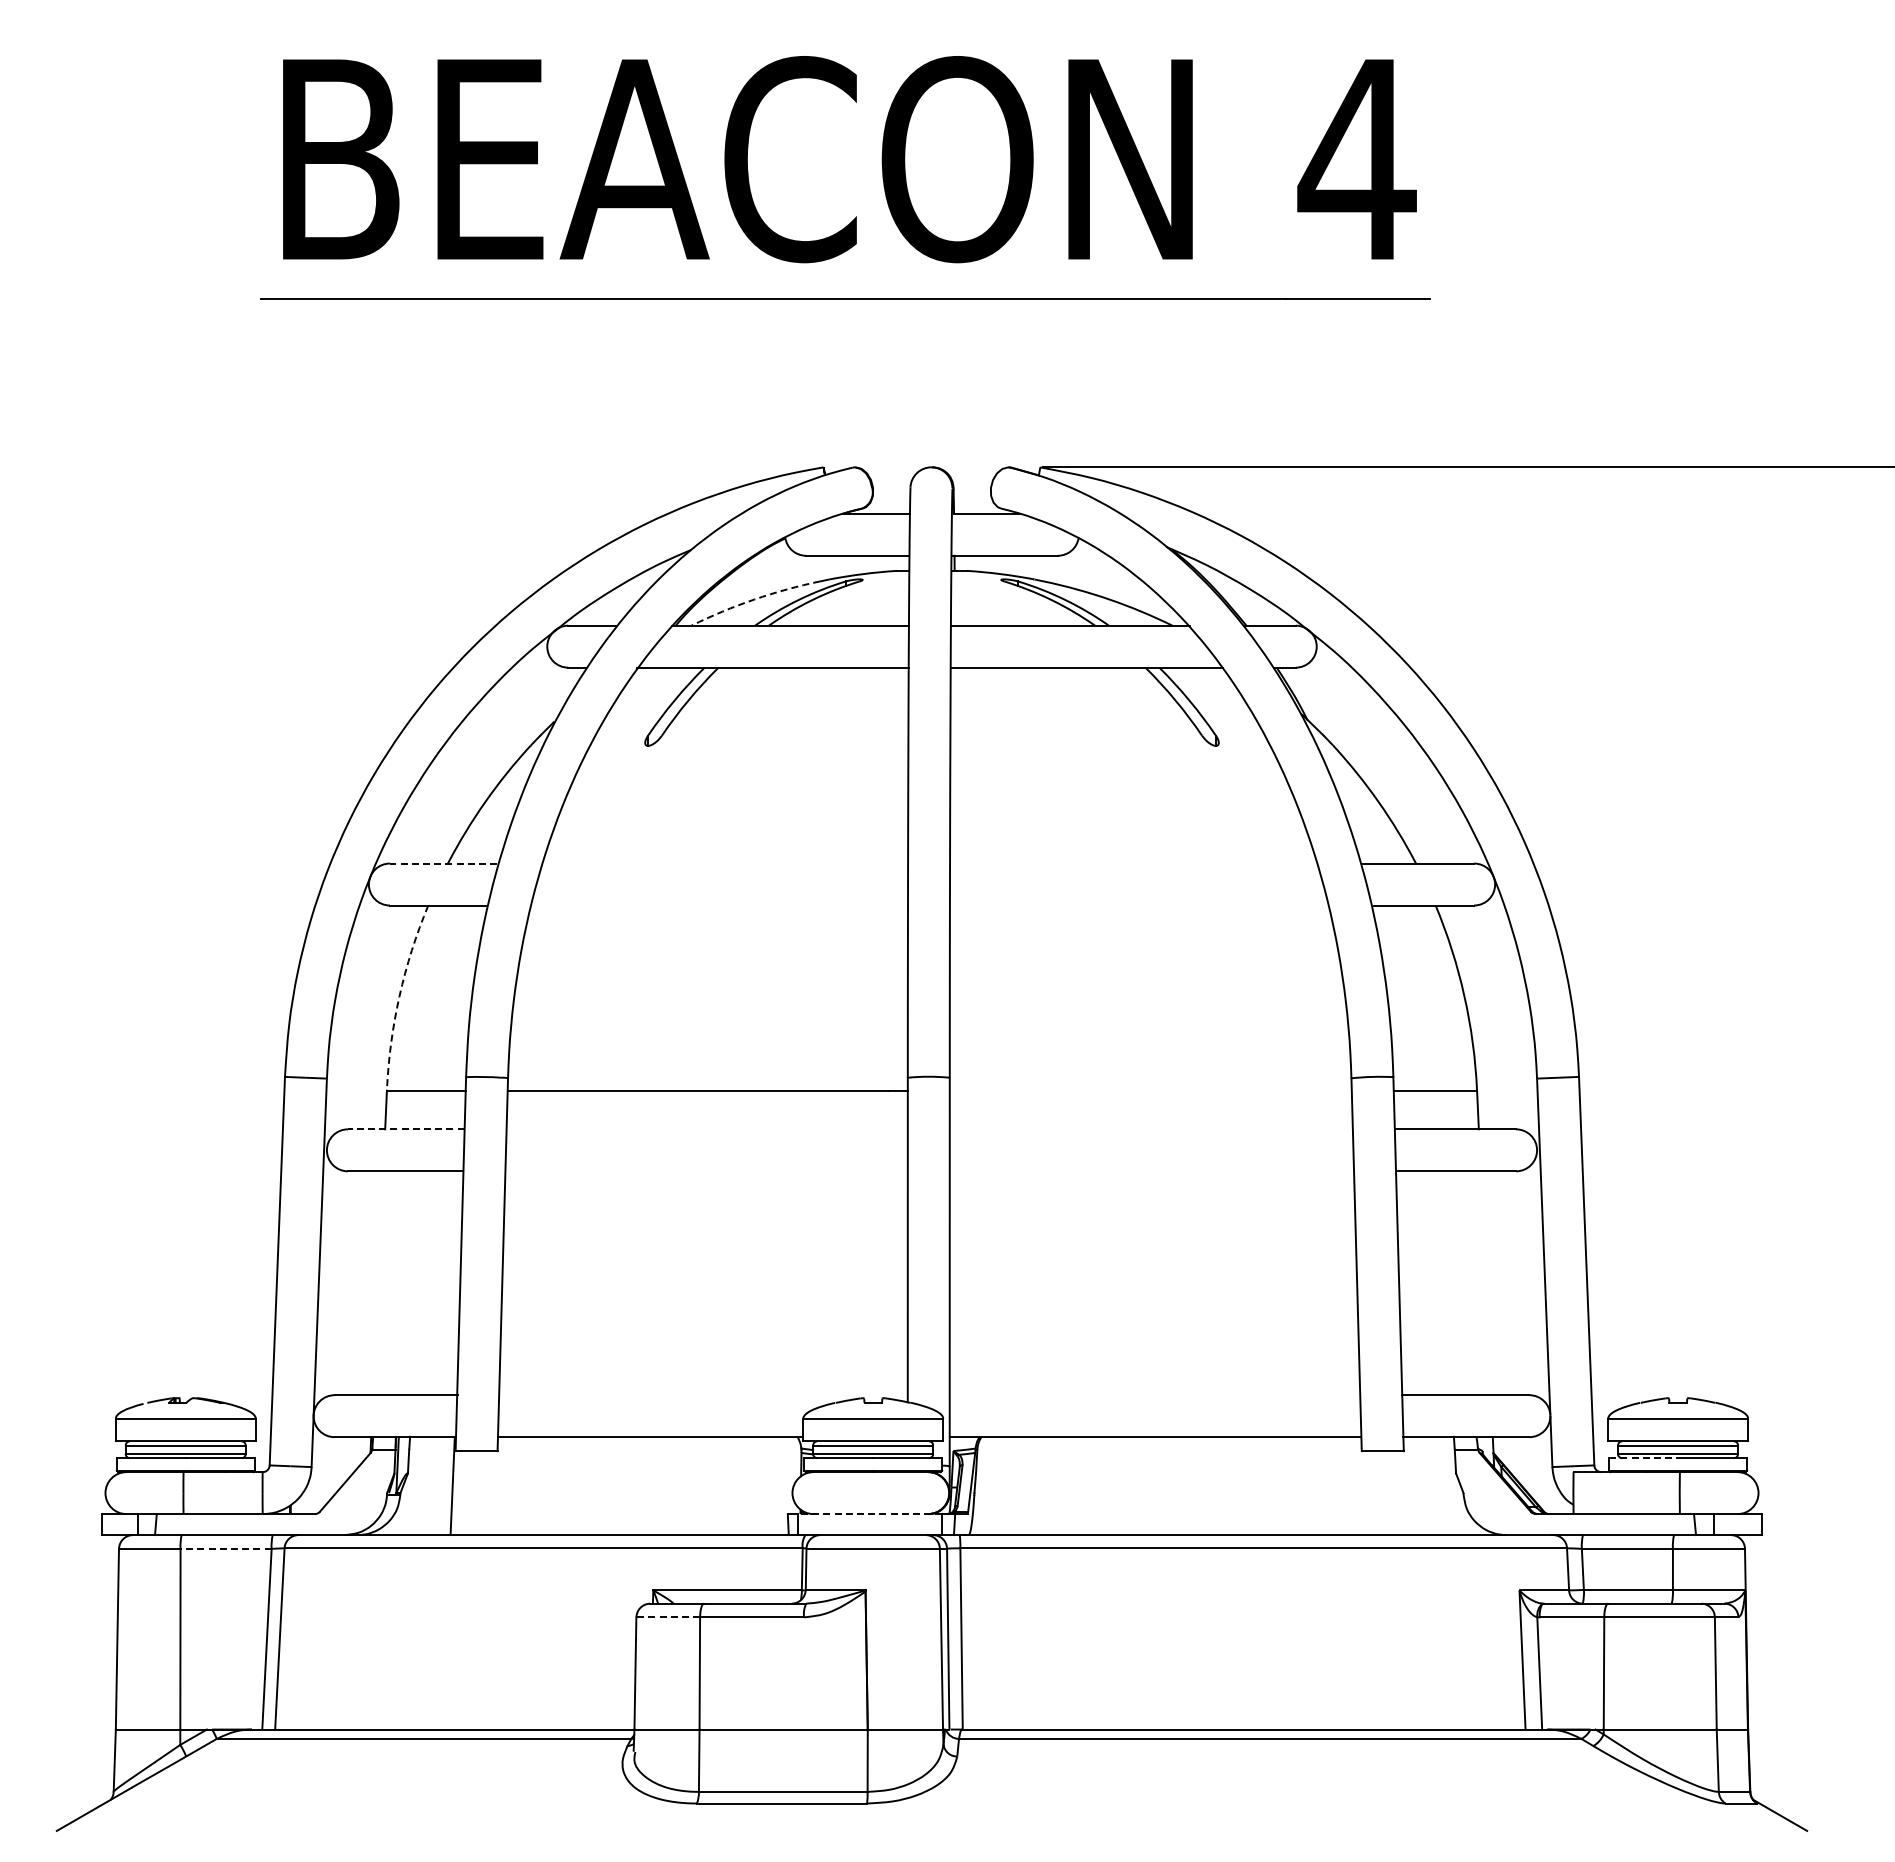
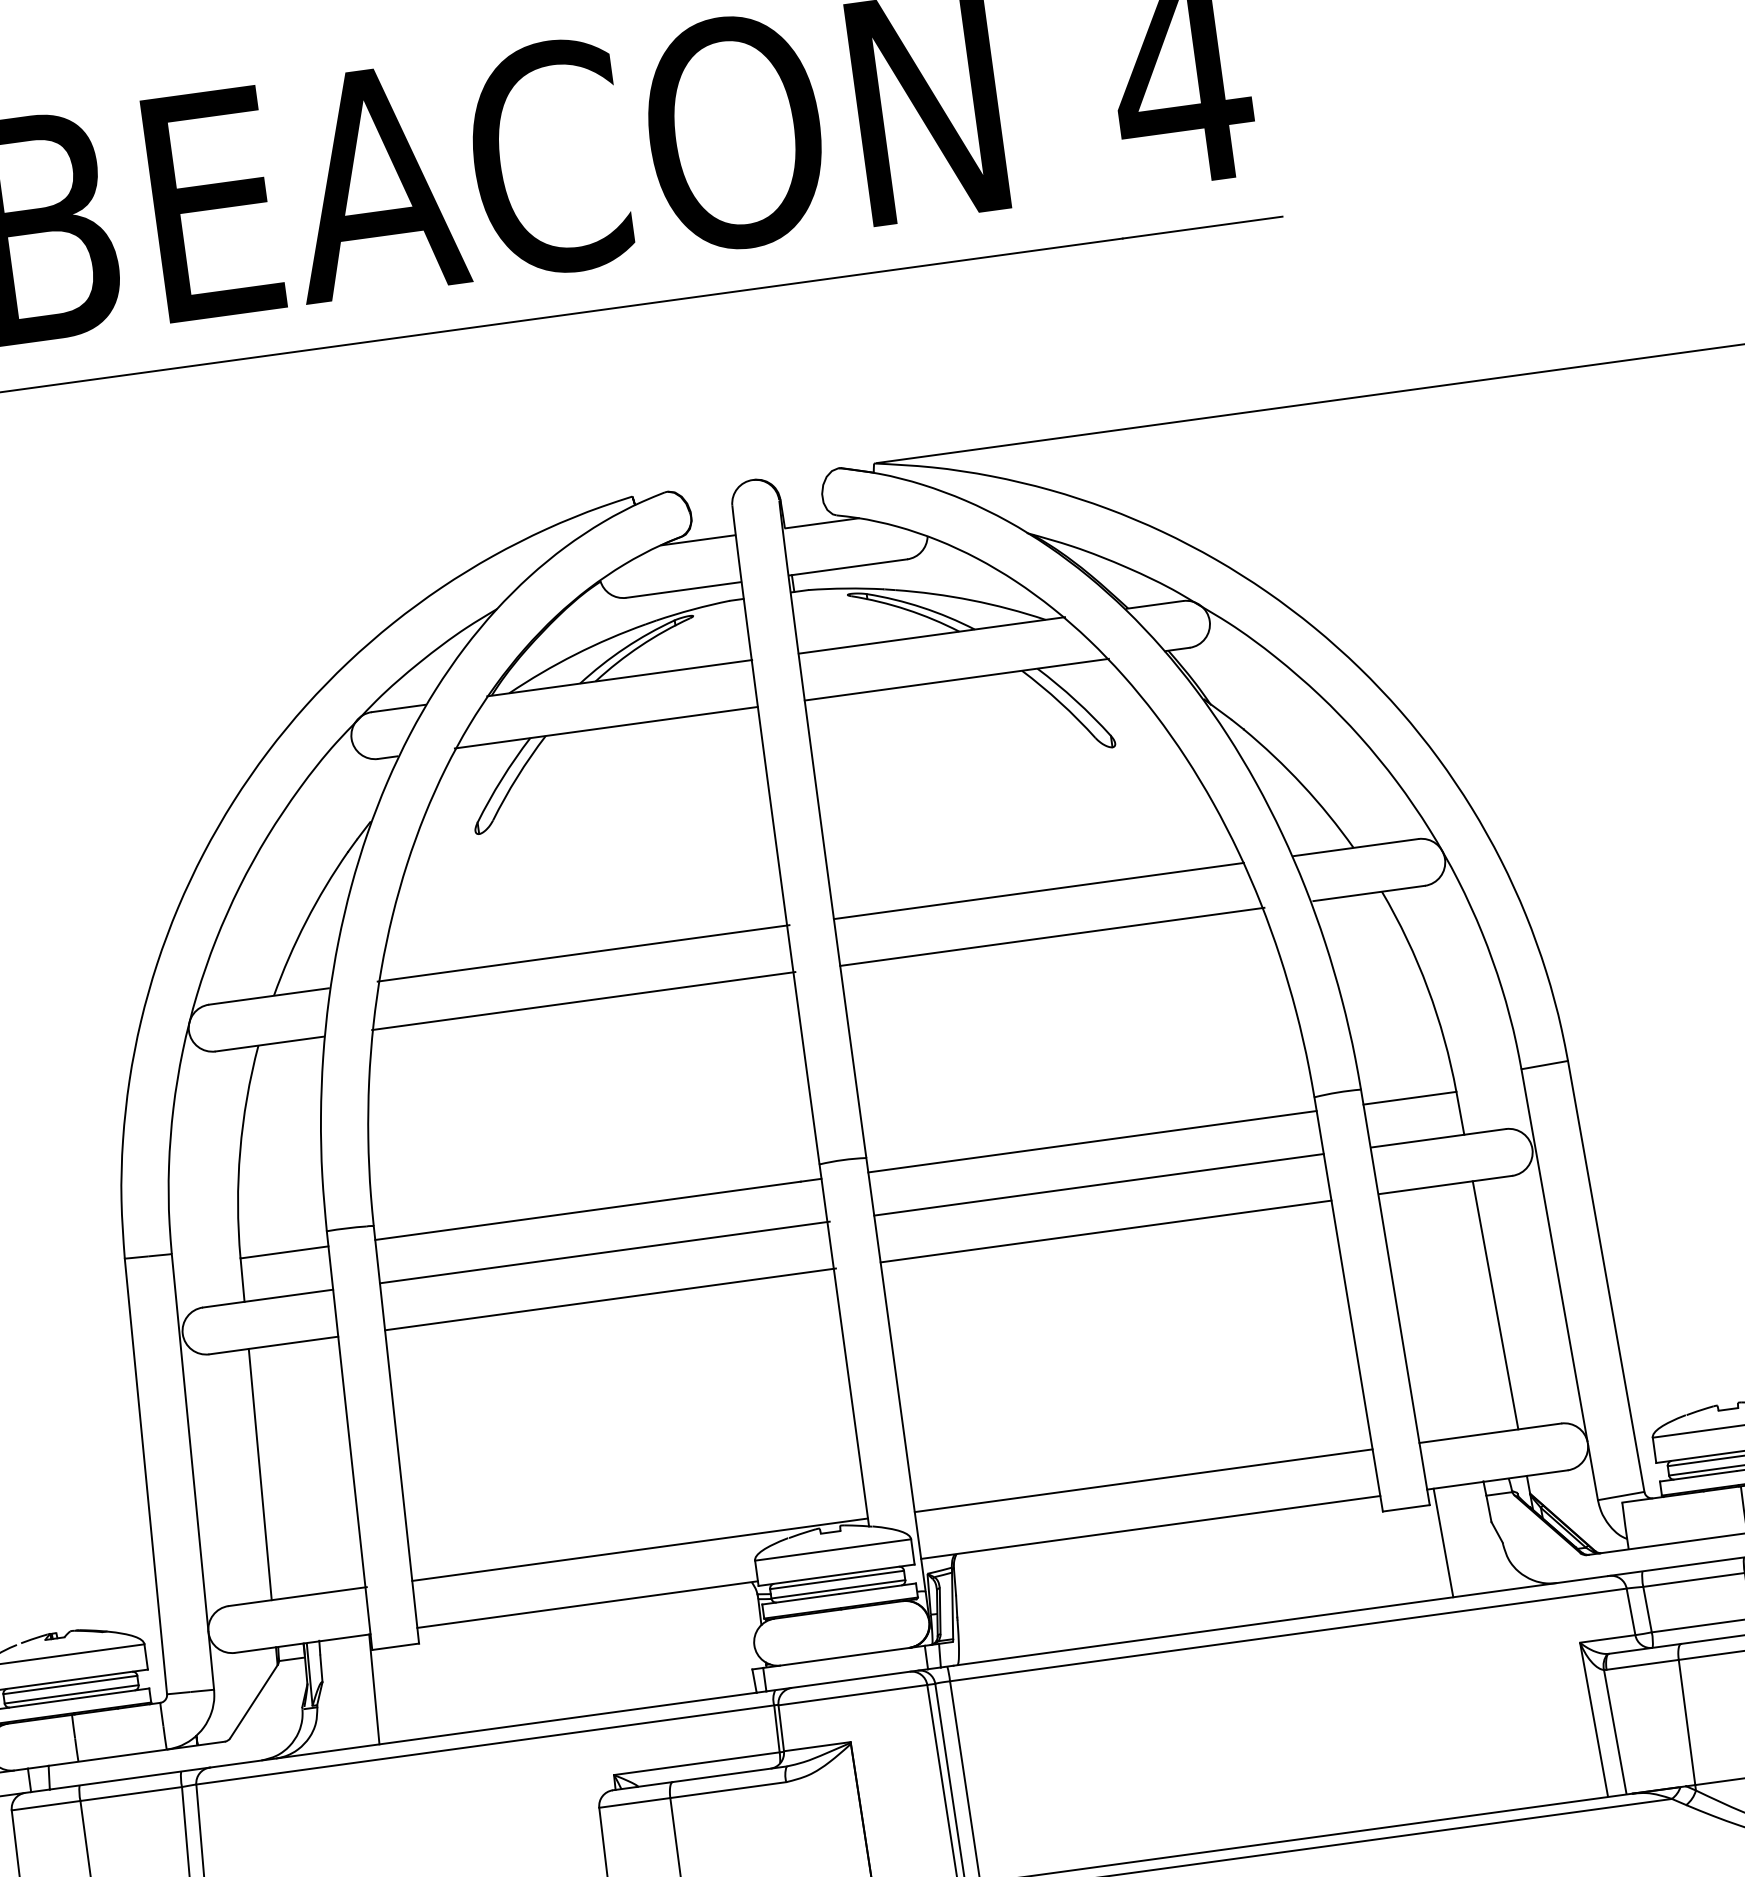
arc: (754, 599) -> (575, 654), dashed -> solid
line: (443, 863) -> (268, 996), dashed -> solid
line: (725, 863) -> (583, 953), added
line: (1133, 863) -> (1038, 891), added
line: (719, 905) -> (583, 1001), added
line: (1140, 905) -> (1052, 936), added
arc: (399, 996) -> (240, 1151), dashed -> solid
line: (1150, 1090) -> (1092, 1141), added
line: (405, 1129) -> (267, 1298), dashed -> solid
line: (707, 1129) -> (604, 1252), added
line: (1150, 1129) -> (1098, 1185), added
line: (707, 1171) -> (610, 1299), added
line: (1151, 1171) -> (1105, 1231), added
line: (378, 1283) -> (260, 1474), added
line: (1485, 1283) -> (1495, 1305), added
line: (703, 1395) -> (640, 1550), added
line: (1154, 1395) -> (1143, 1481), added
line: (1644, 1458) -> (1699, 1476), dashed -> solid
line: (1411, 1486) -> (1443, 1543), added
line: (869, 1514) -> (843, 1657), dashed -> solid
line: (226, 1548) -> (131, 1793), dashed -> solid
line: (668, 1617) -> (635, 1802), dashed -> solid

